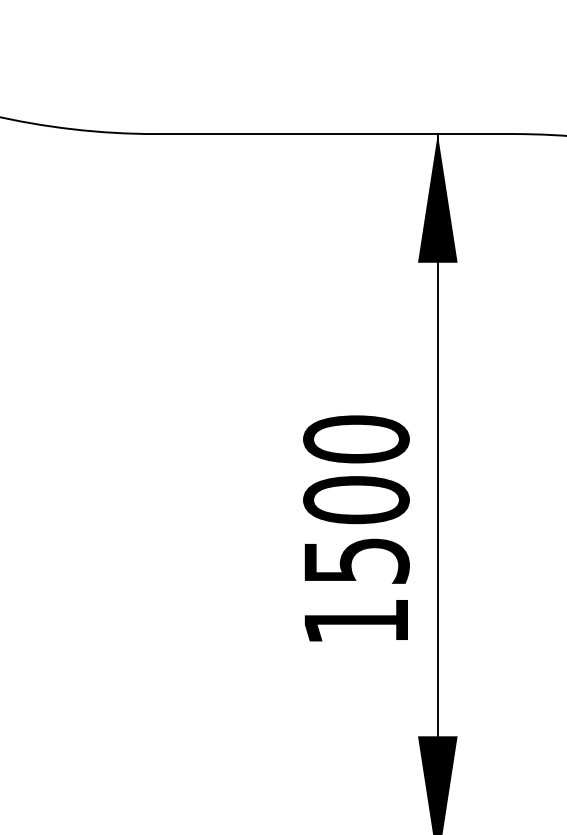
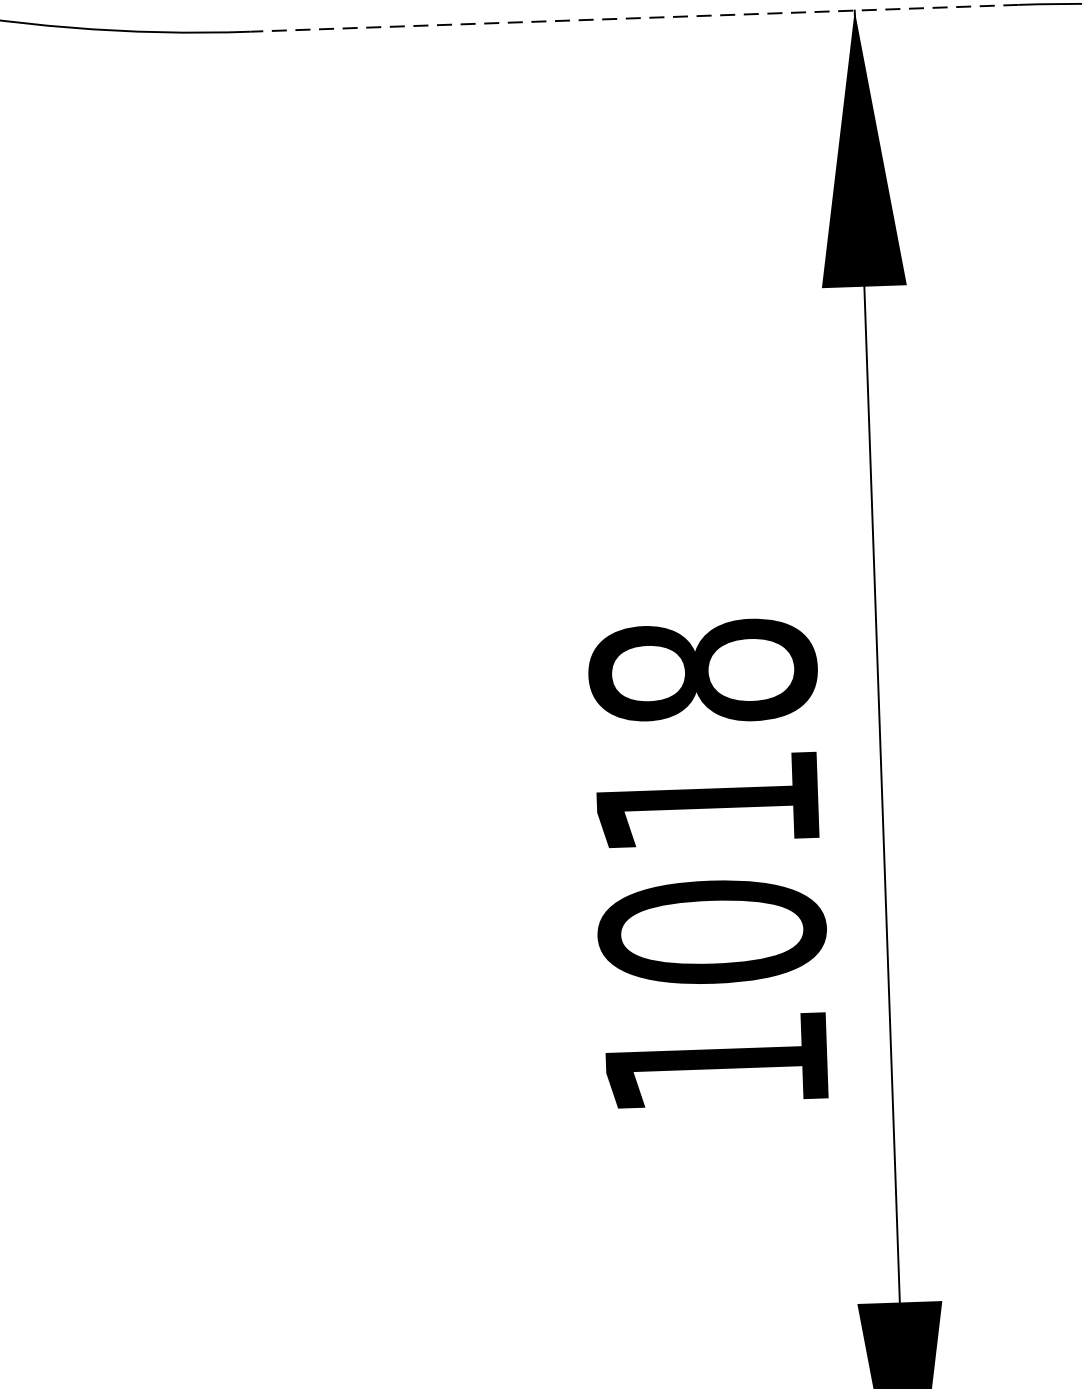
line: (334, 134) -> (633, 19), solid -> dashed
text: (356, 499) -> (707, 800), 1500 -> 1018

